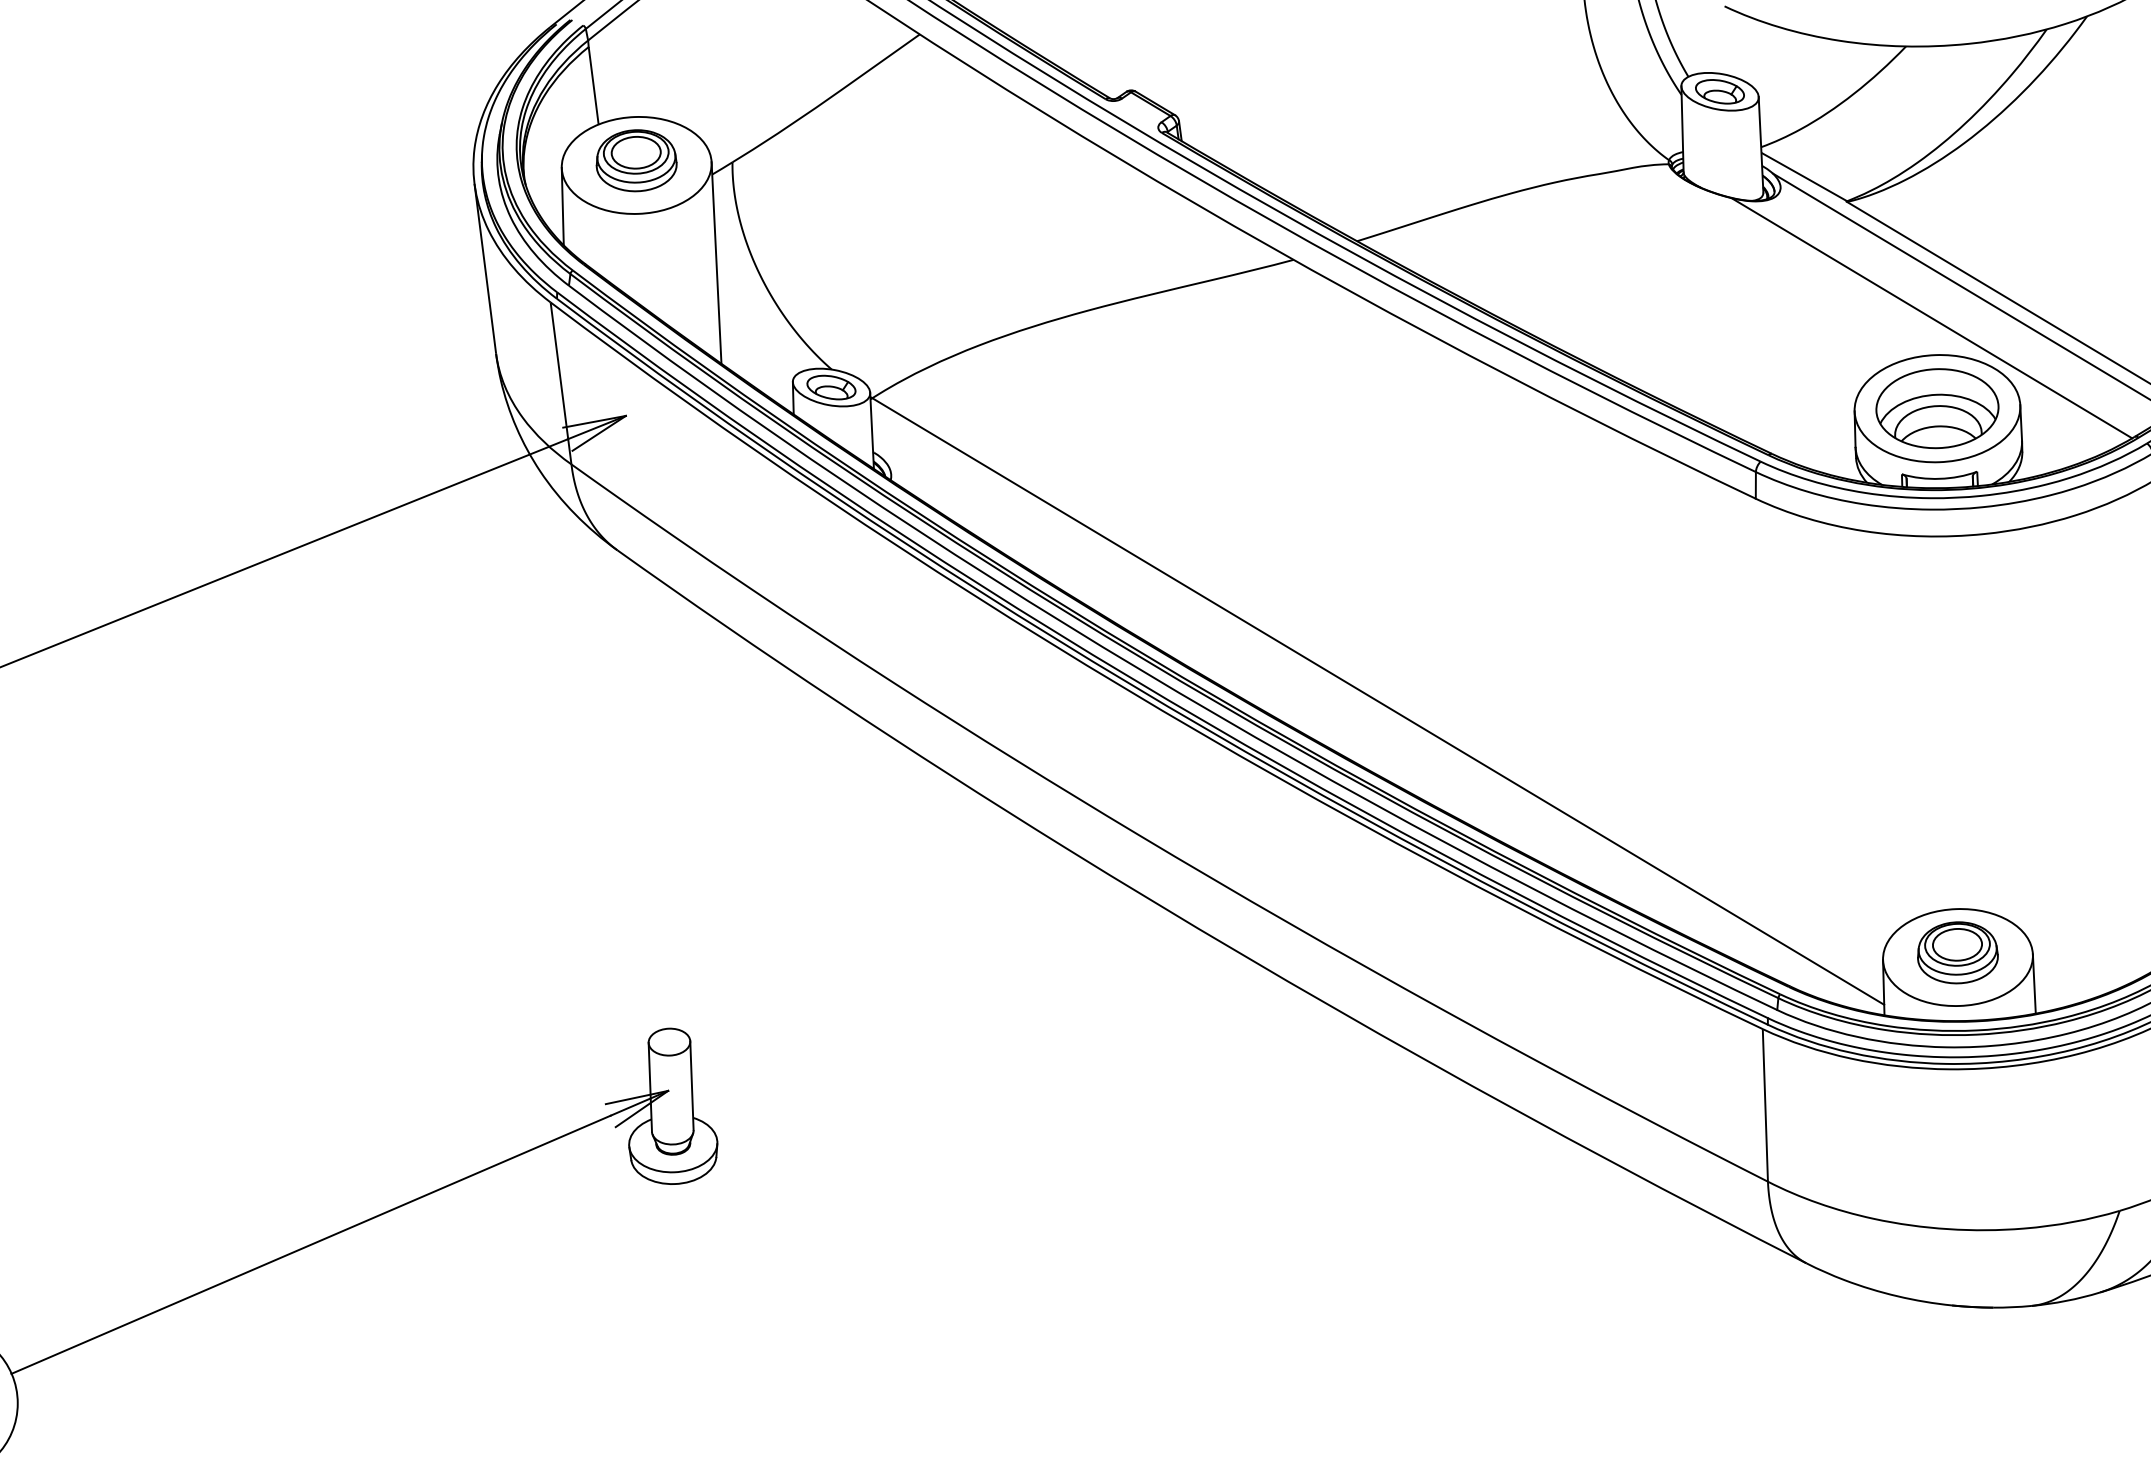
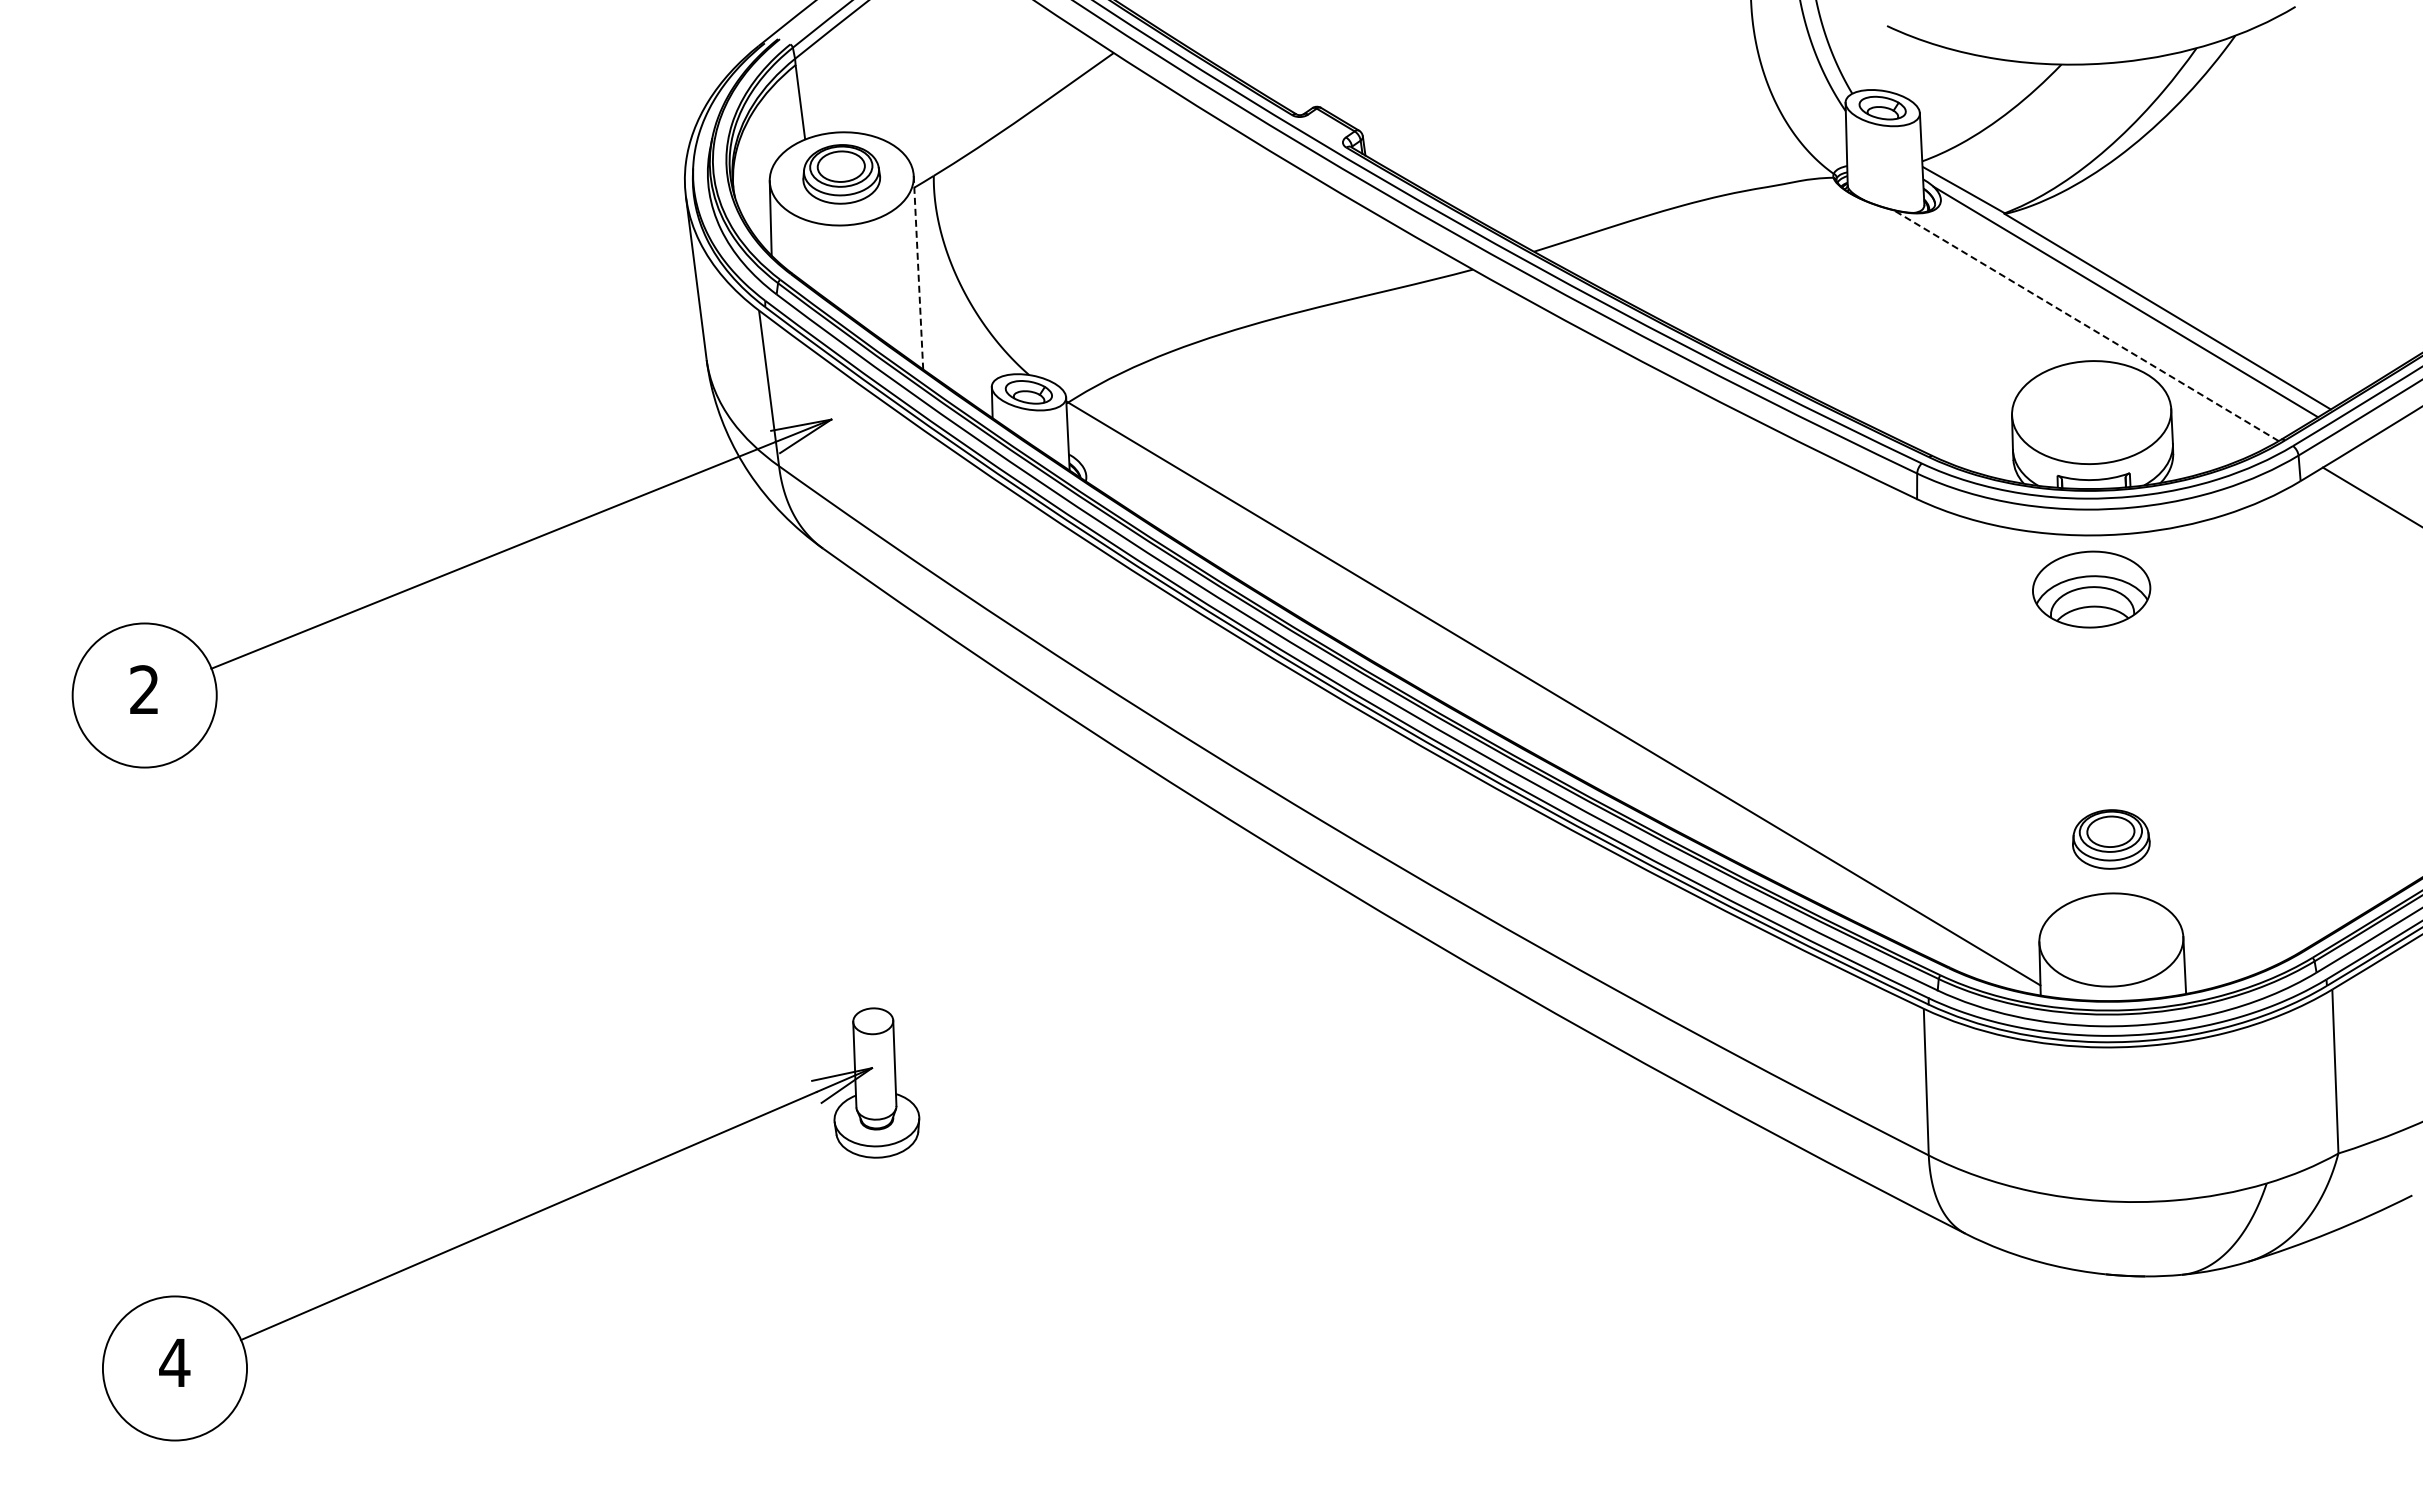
line: (716, 262) -> (918, 272), solid -> dashed
line: (1931, 318) -> (2085, 325), solid -> dashed
part: (1937, 408) -> (2091, 589), moved
part: (1958, 952) -> (2111, 839), moved

